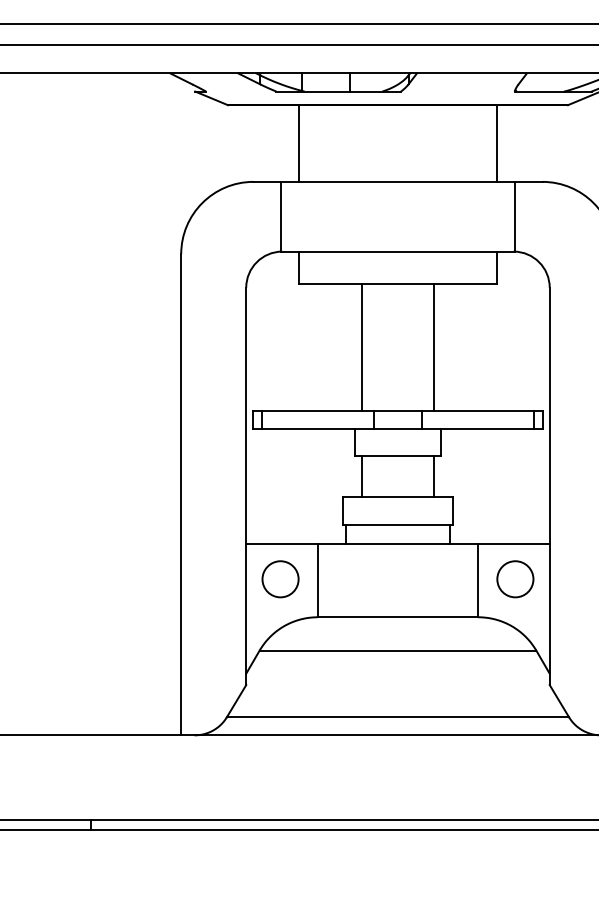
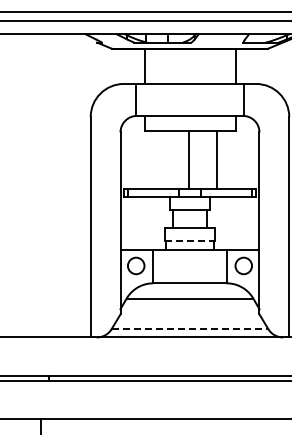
line: (361, 346) -> (189, 159), moved
line: (434, 346) -> (216, 159), moved
line: (399, 525) -> (190, 241), solid -> dashed
line: (399, 718) -> (190, 329), solid -> dashed

